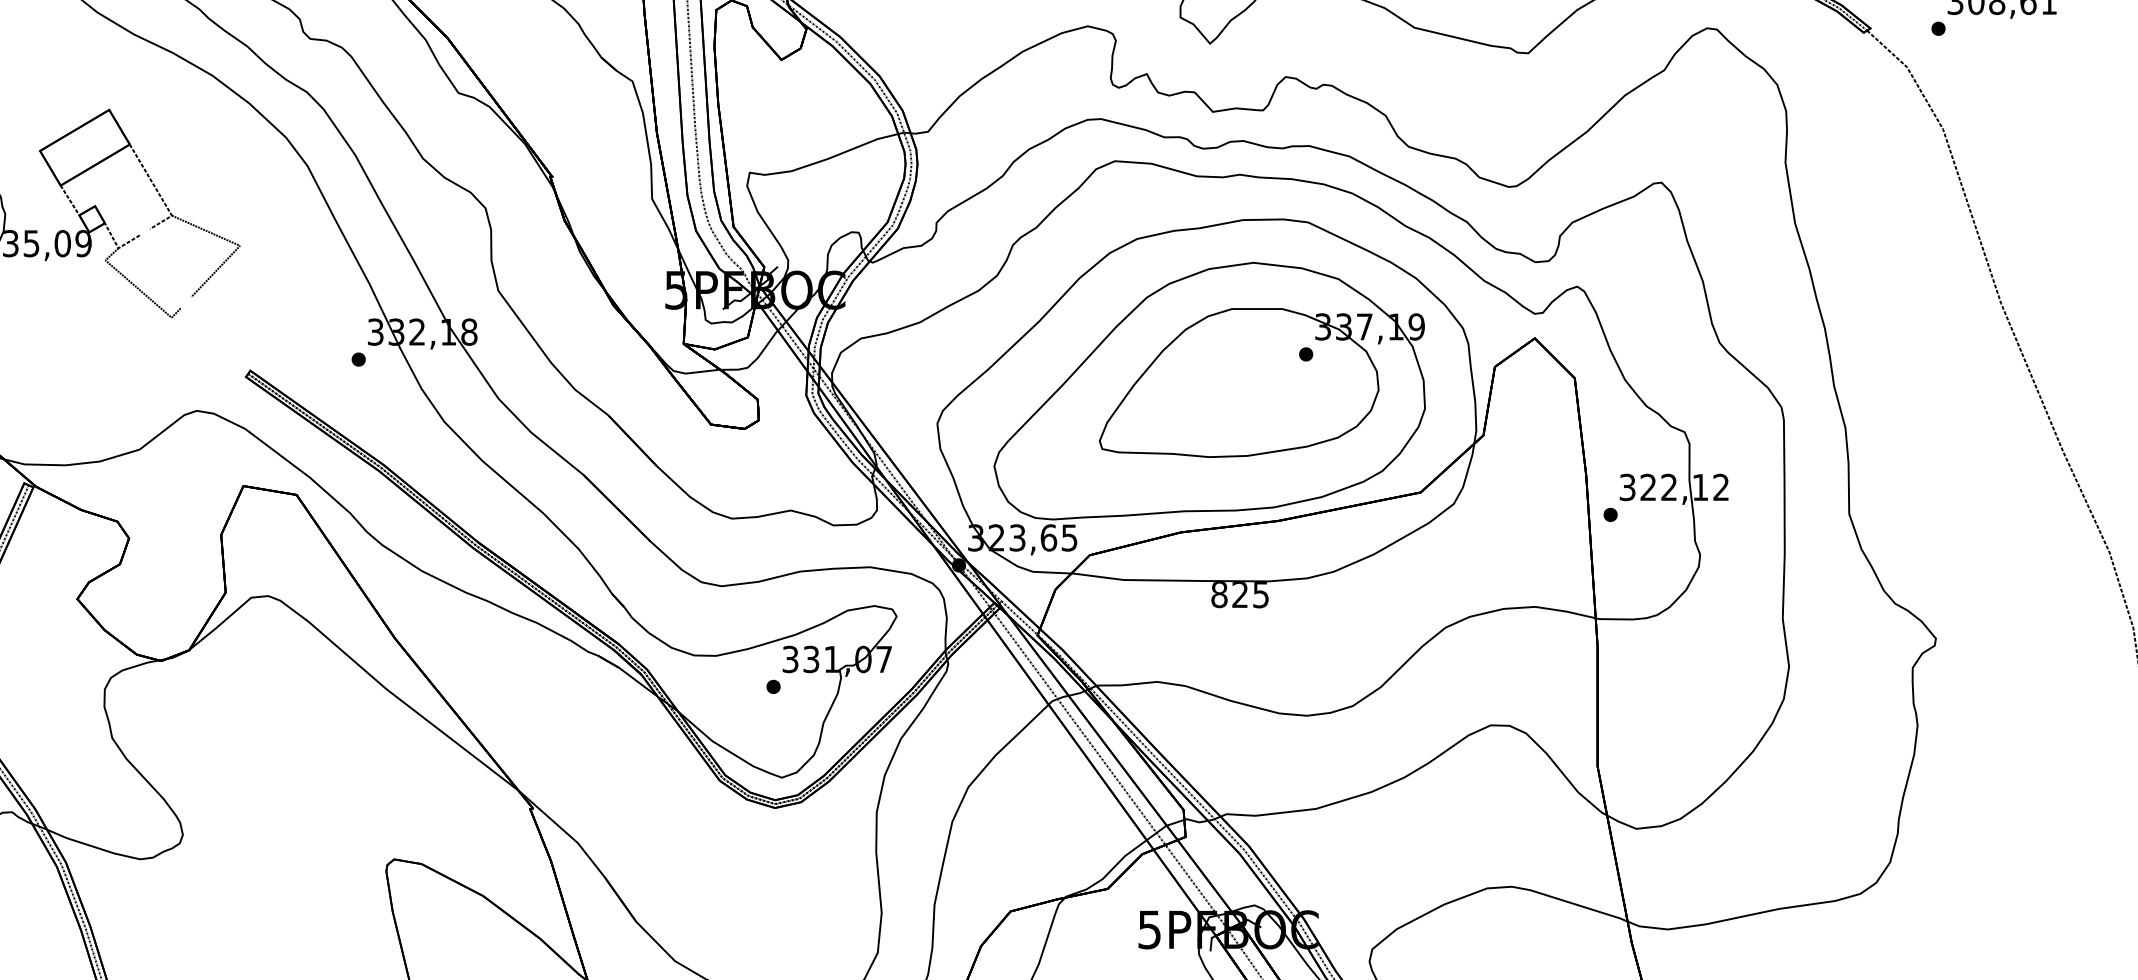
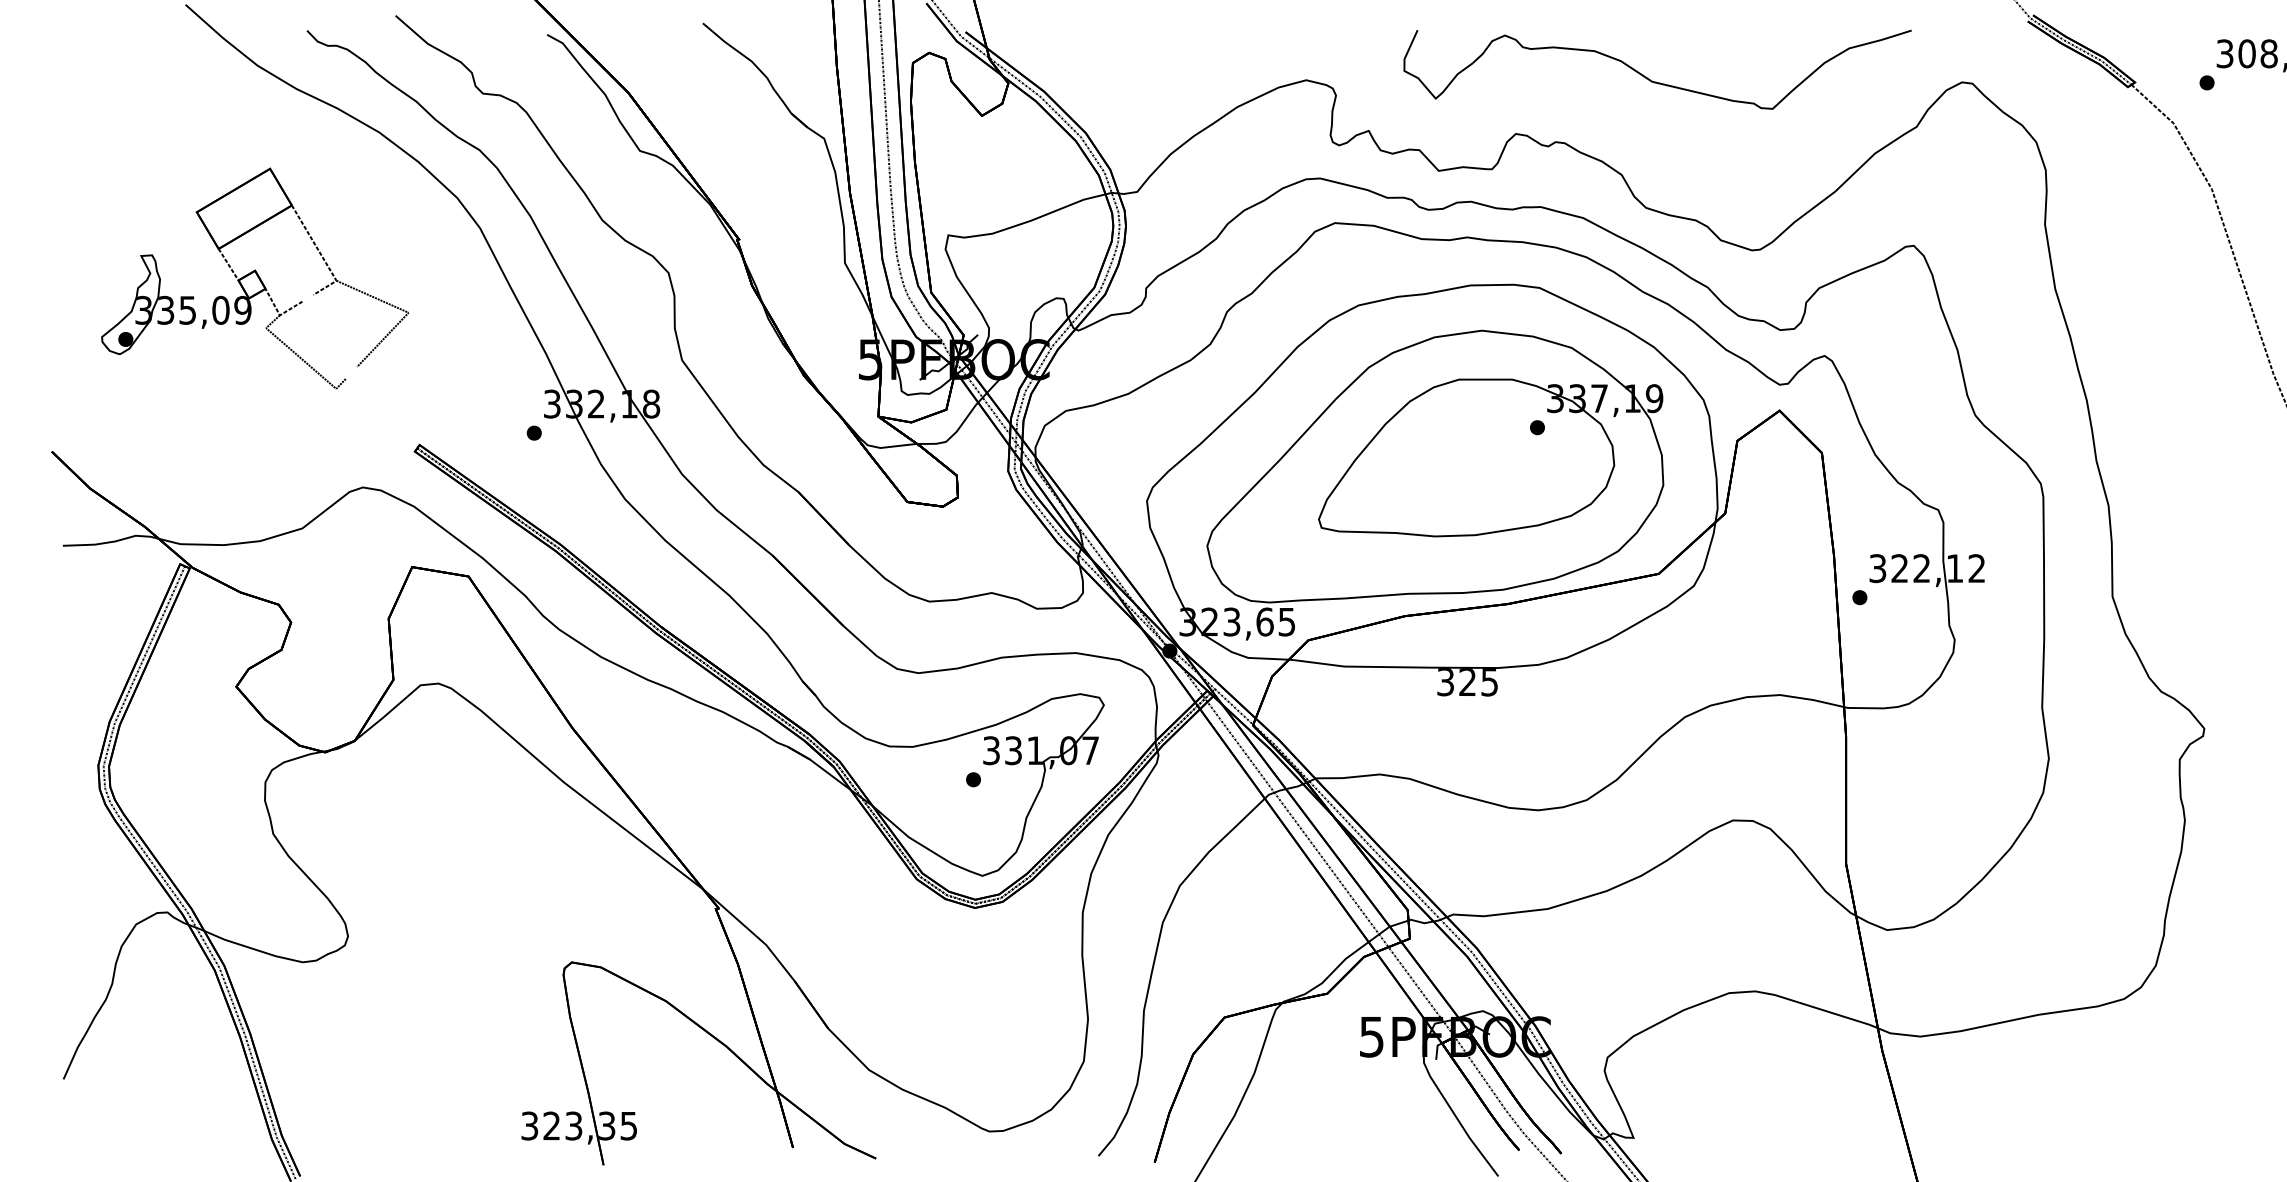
text: (1219, 595) -> (1445, 682), 825 -> 325

